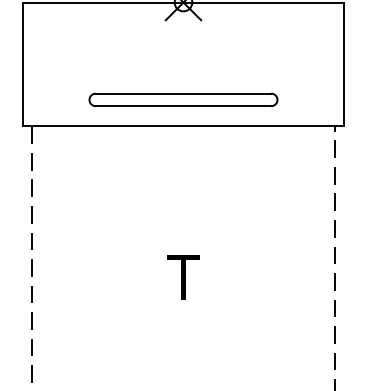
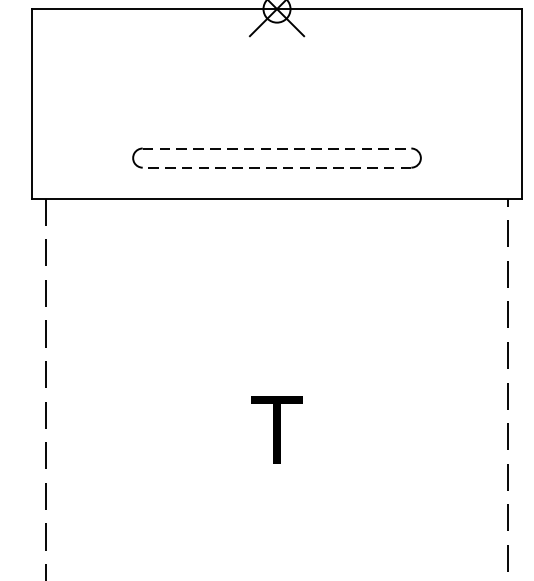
line: (183, 93) -> (277, 148), solid -> dashed
line: (183, 106) -> (277, 168), solid -> dashed

